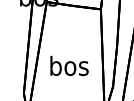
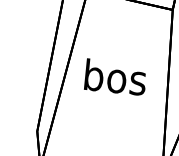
text: (69, 65) -> (115, 76), moved

